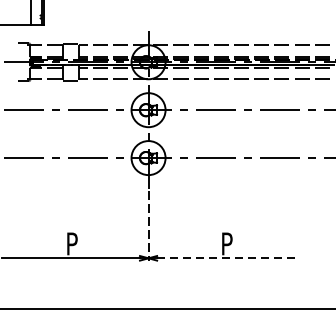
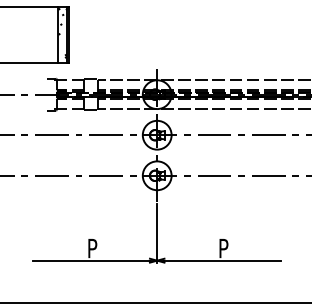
line: (148, 226) -> (157, 233), dashed -> solid
line: (225, 258) -> (222, 260), dashed -> solid

